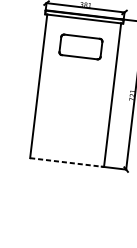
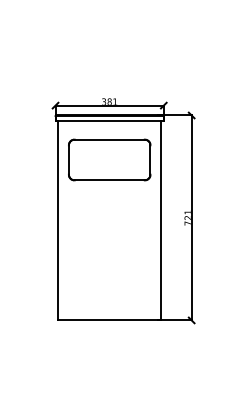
part: (80, 46) -> (109, 159), size x1.43
line: (67, 162) -> (110, 320), dashed -> solid

